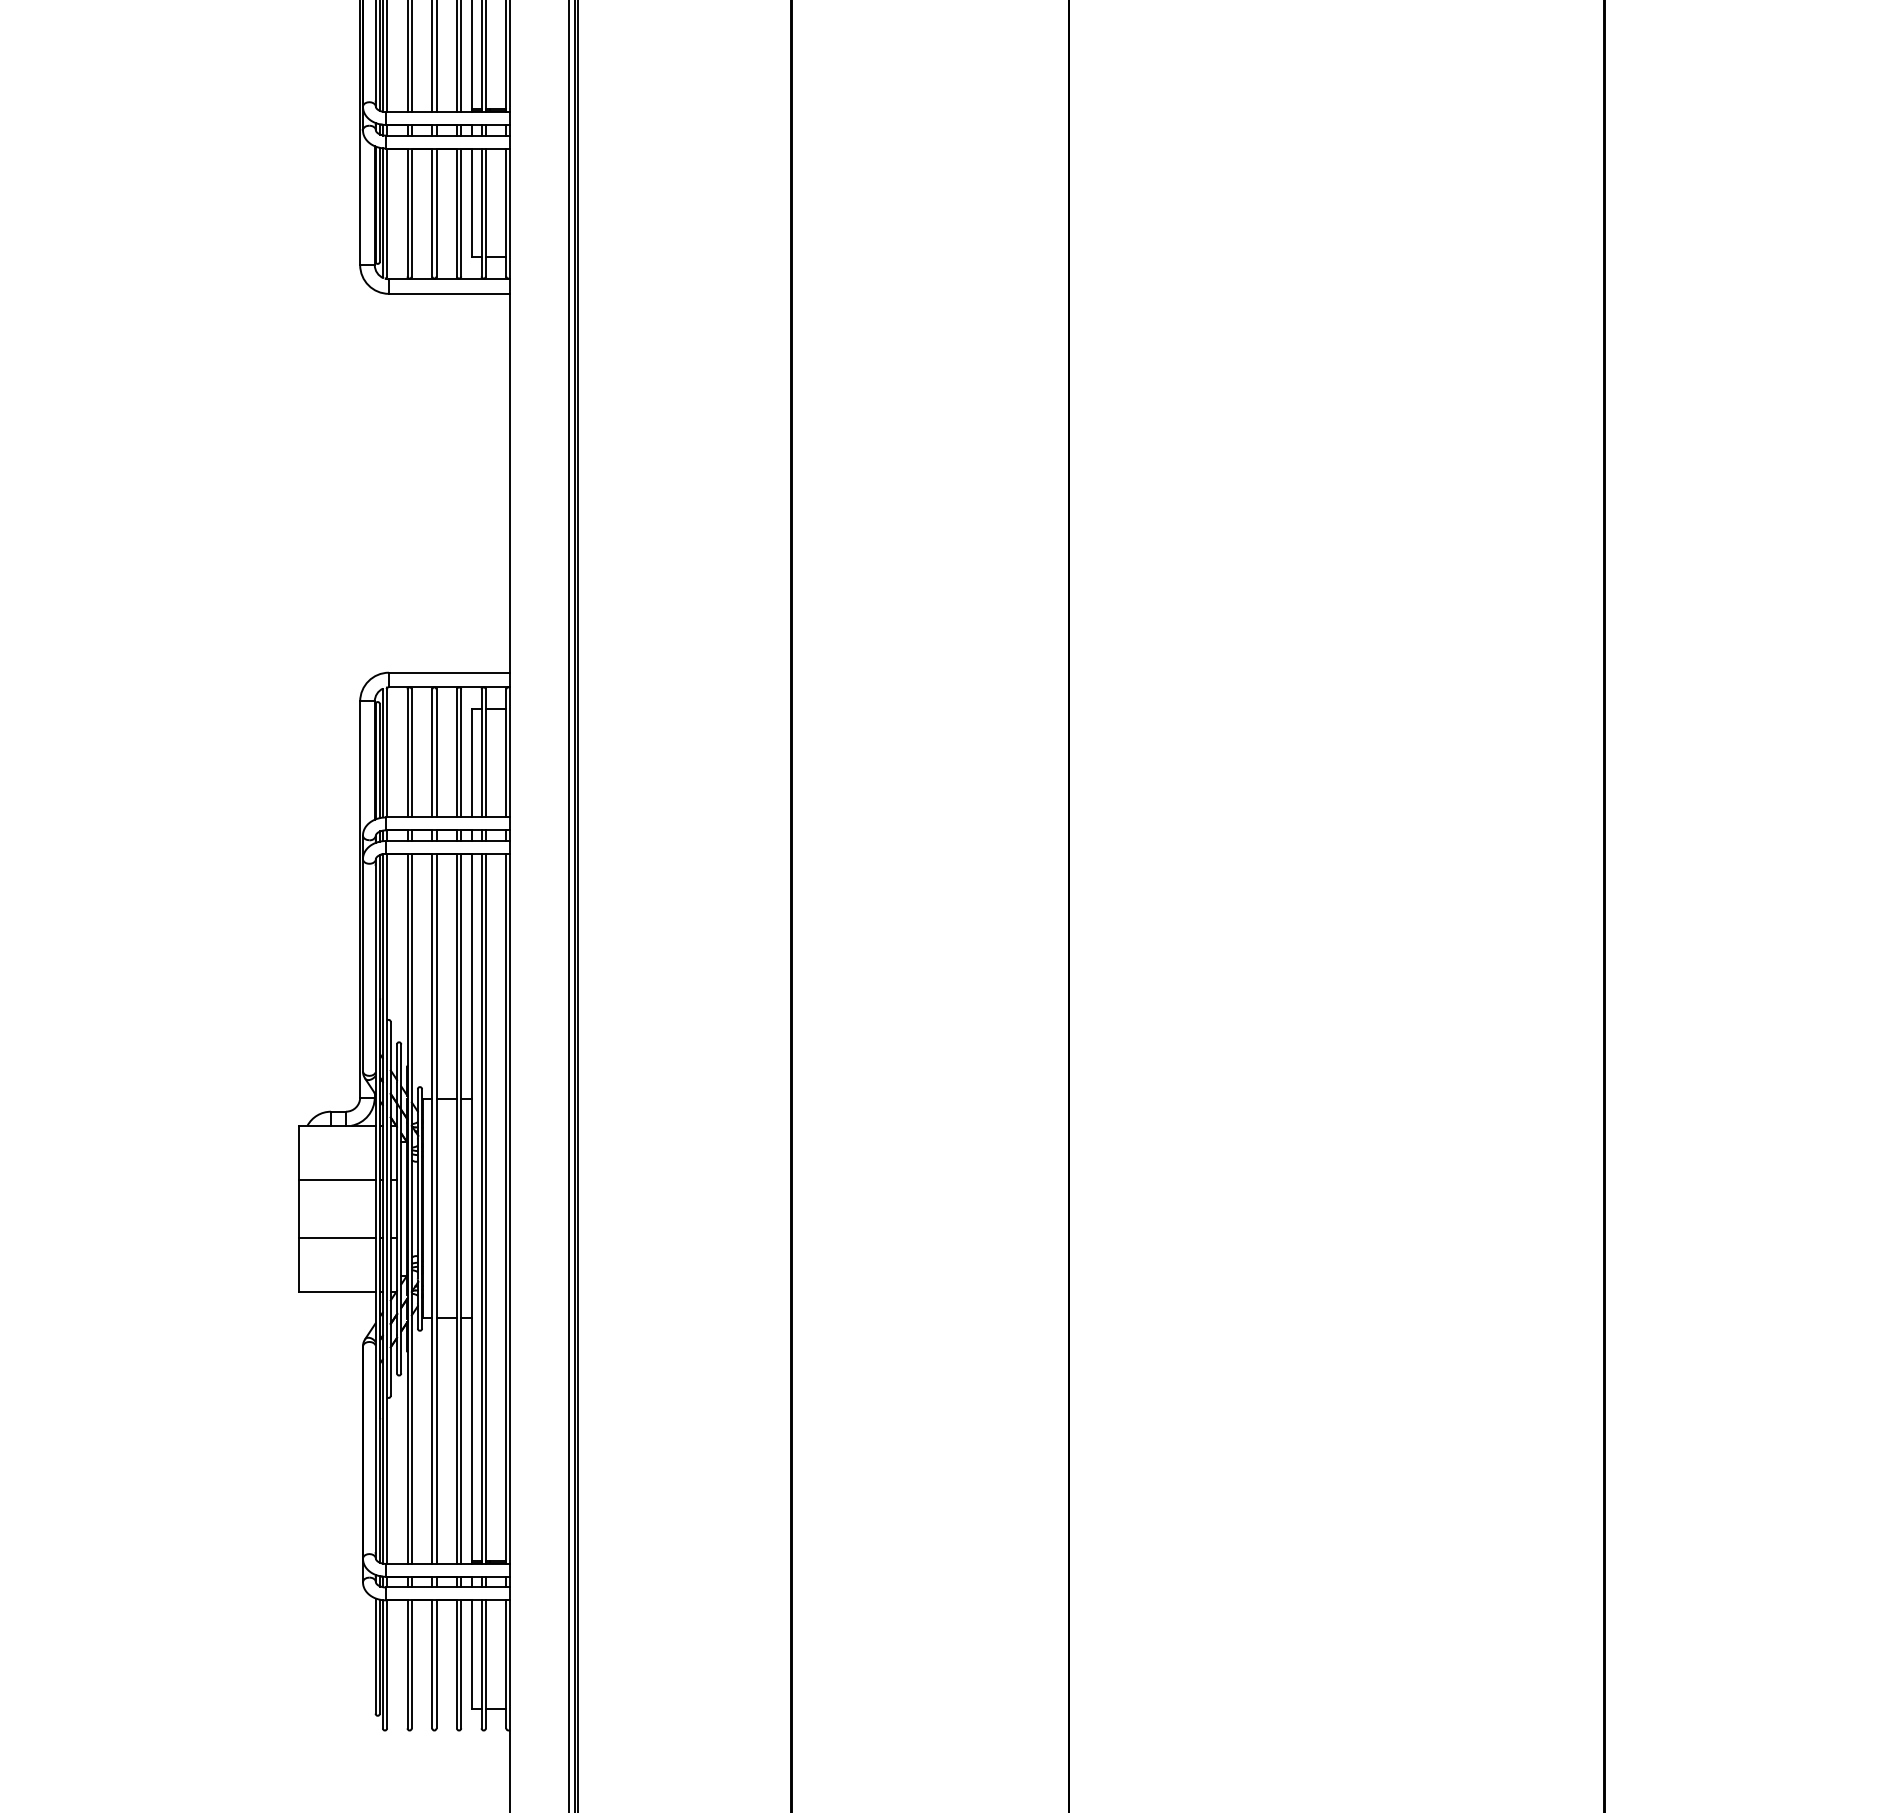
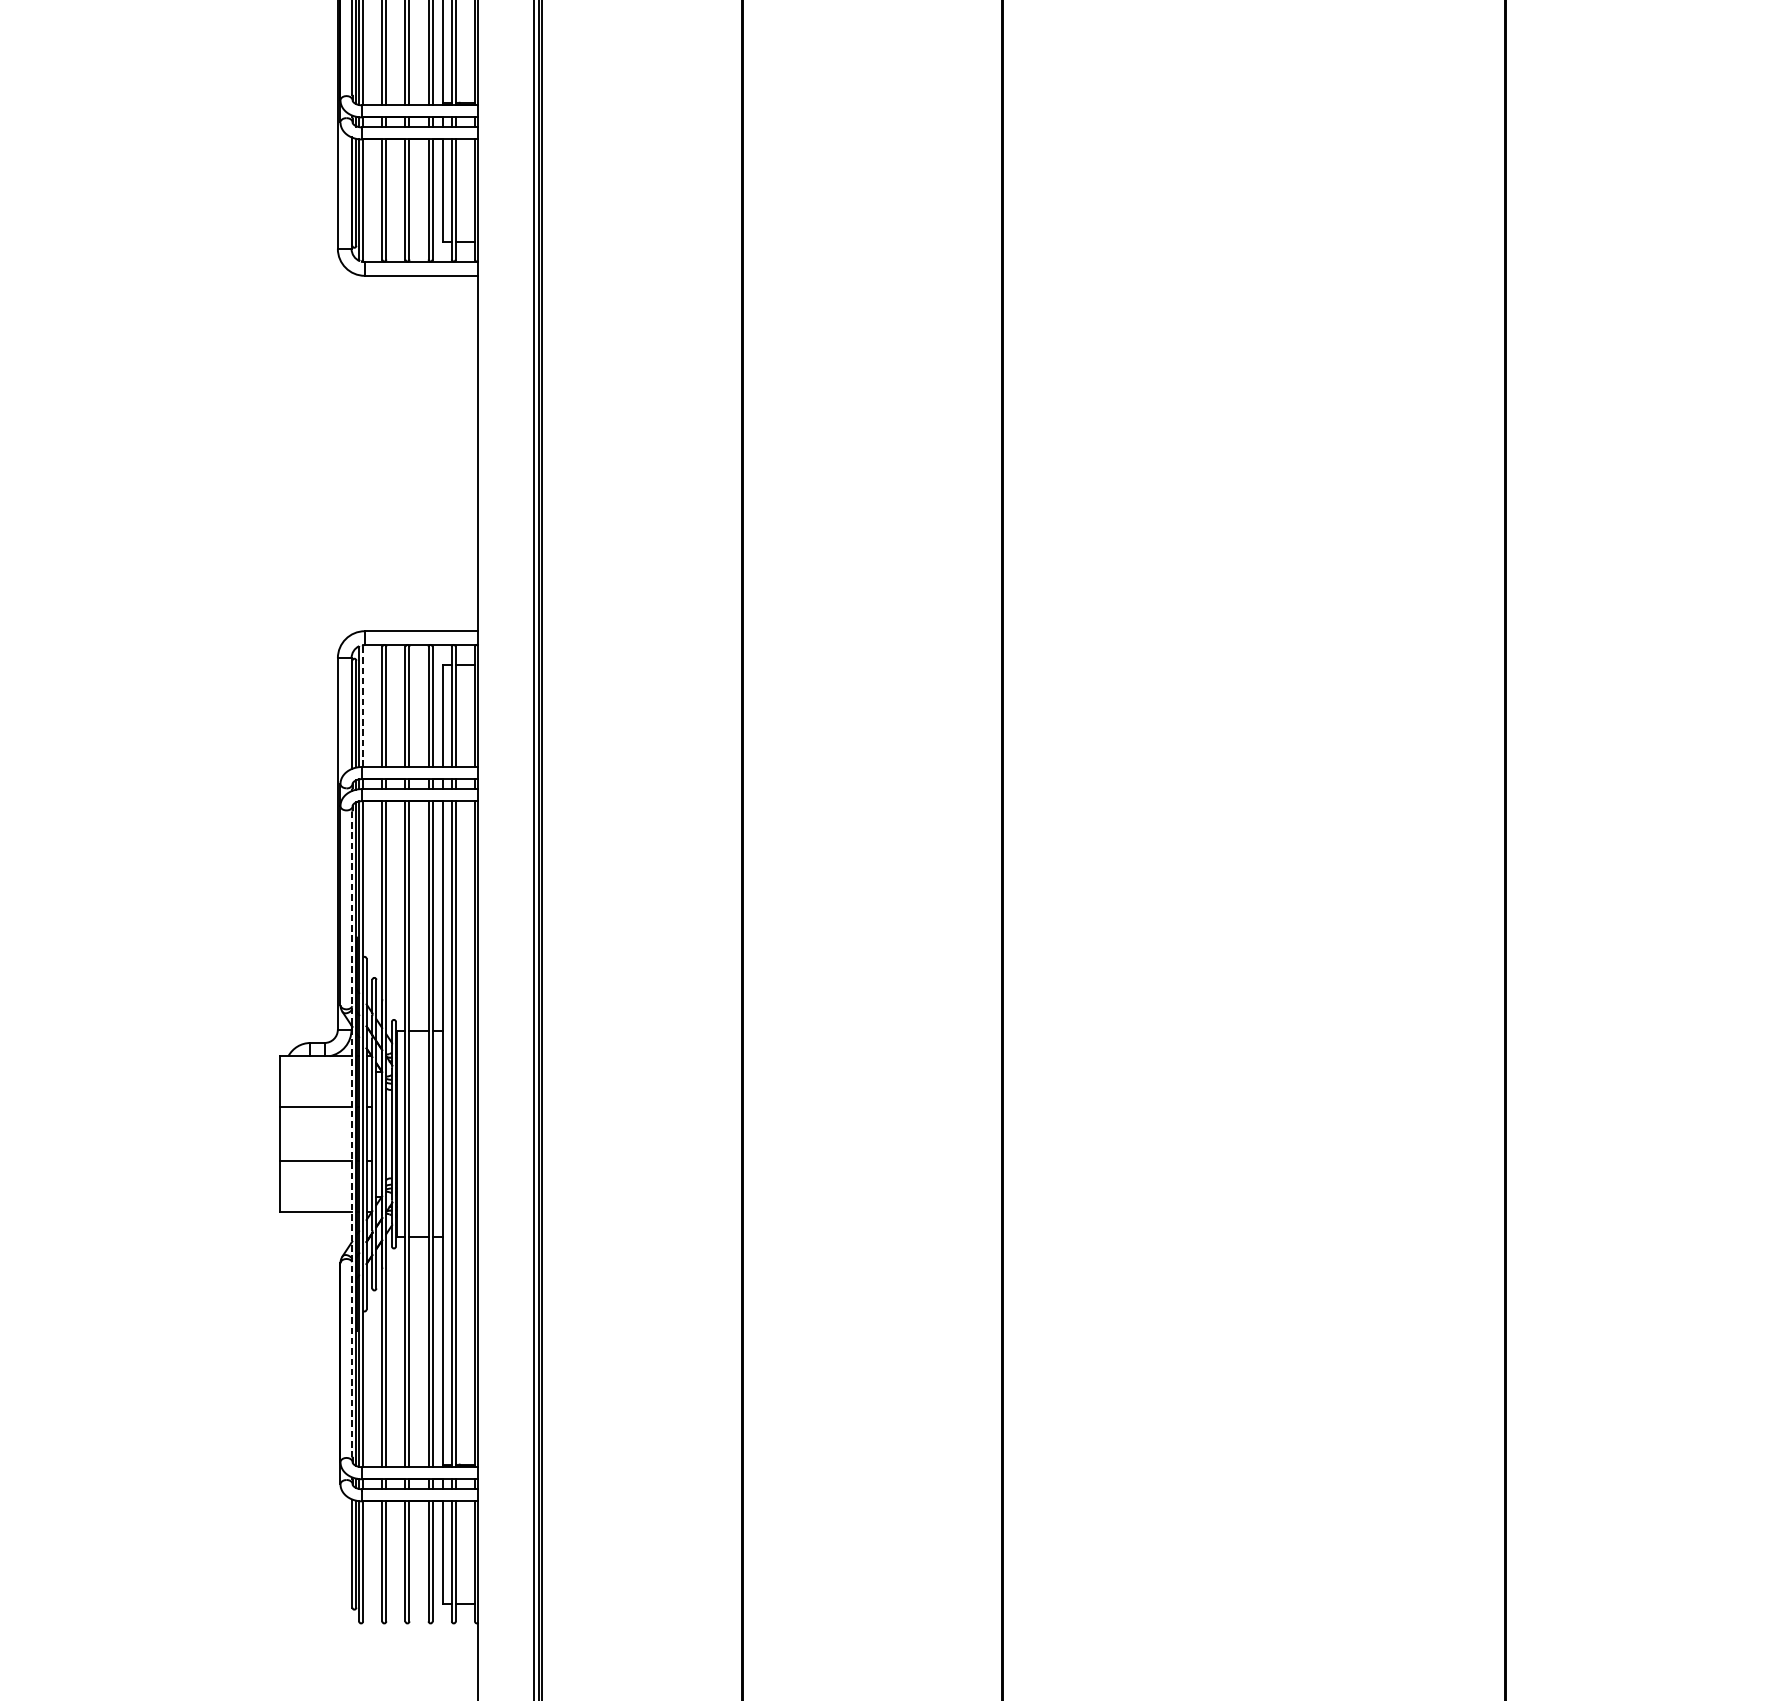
line: (387, 752) -> (363, 706), solid -> dashed
line: (375, 1208) -> (352, 1133), solid -> dashed

